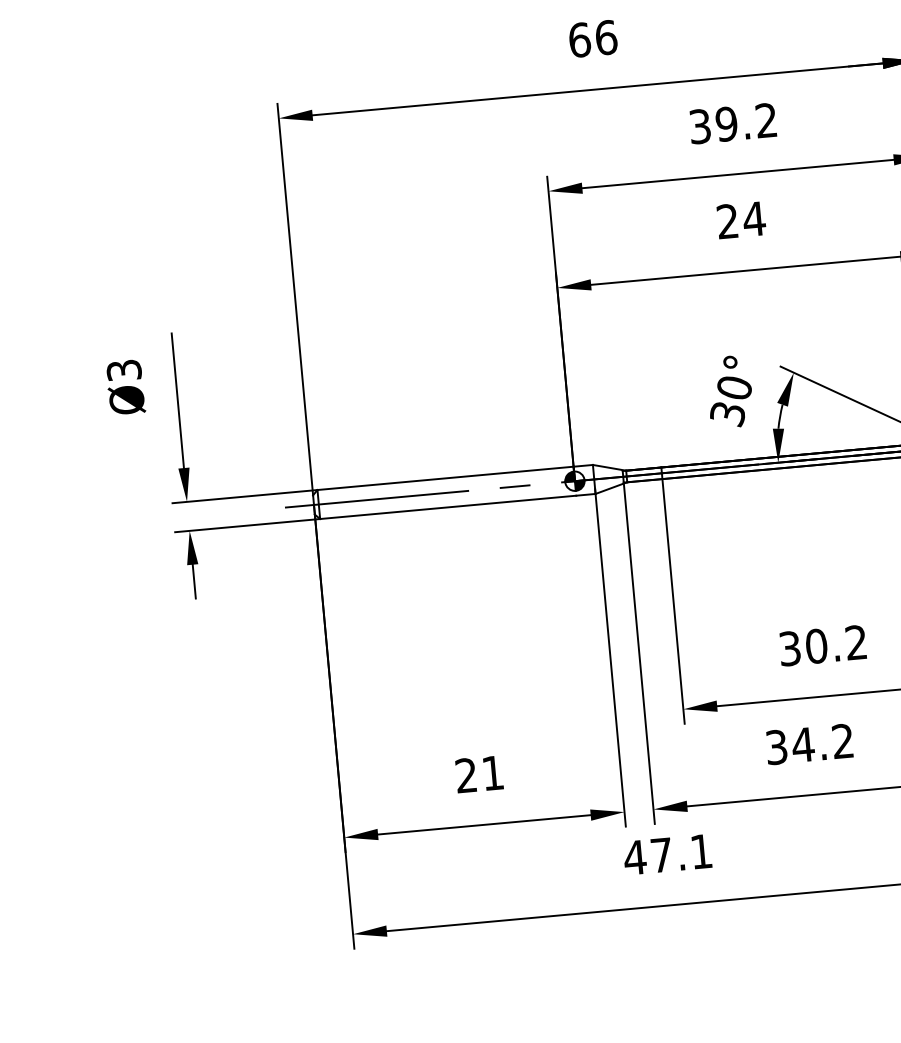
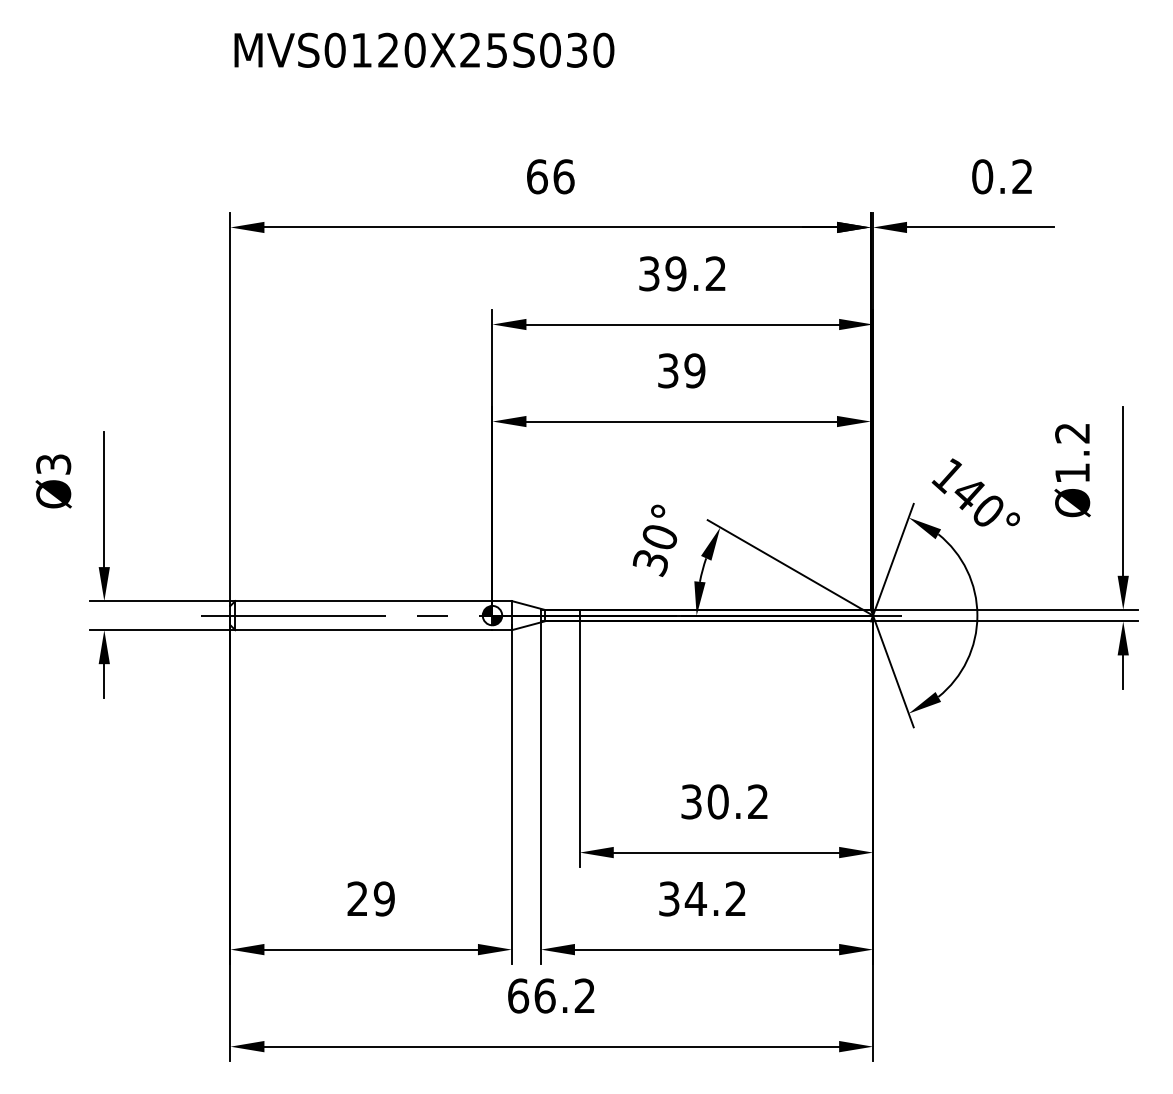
text: (740, 219) -> (681, 370), 24 -> 39
text: (492, 772) -> (383, 898), 21 -> 29
text: (667, 854) -> (550, 995), 47.1 -> 66.2

